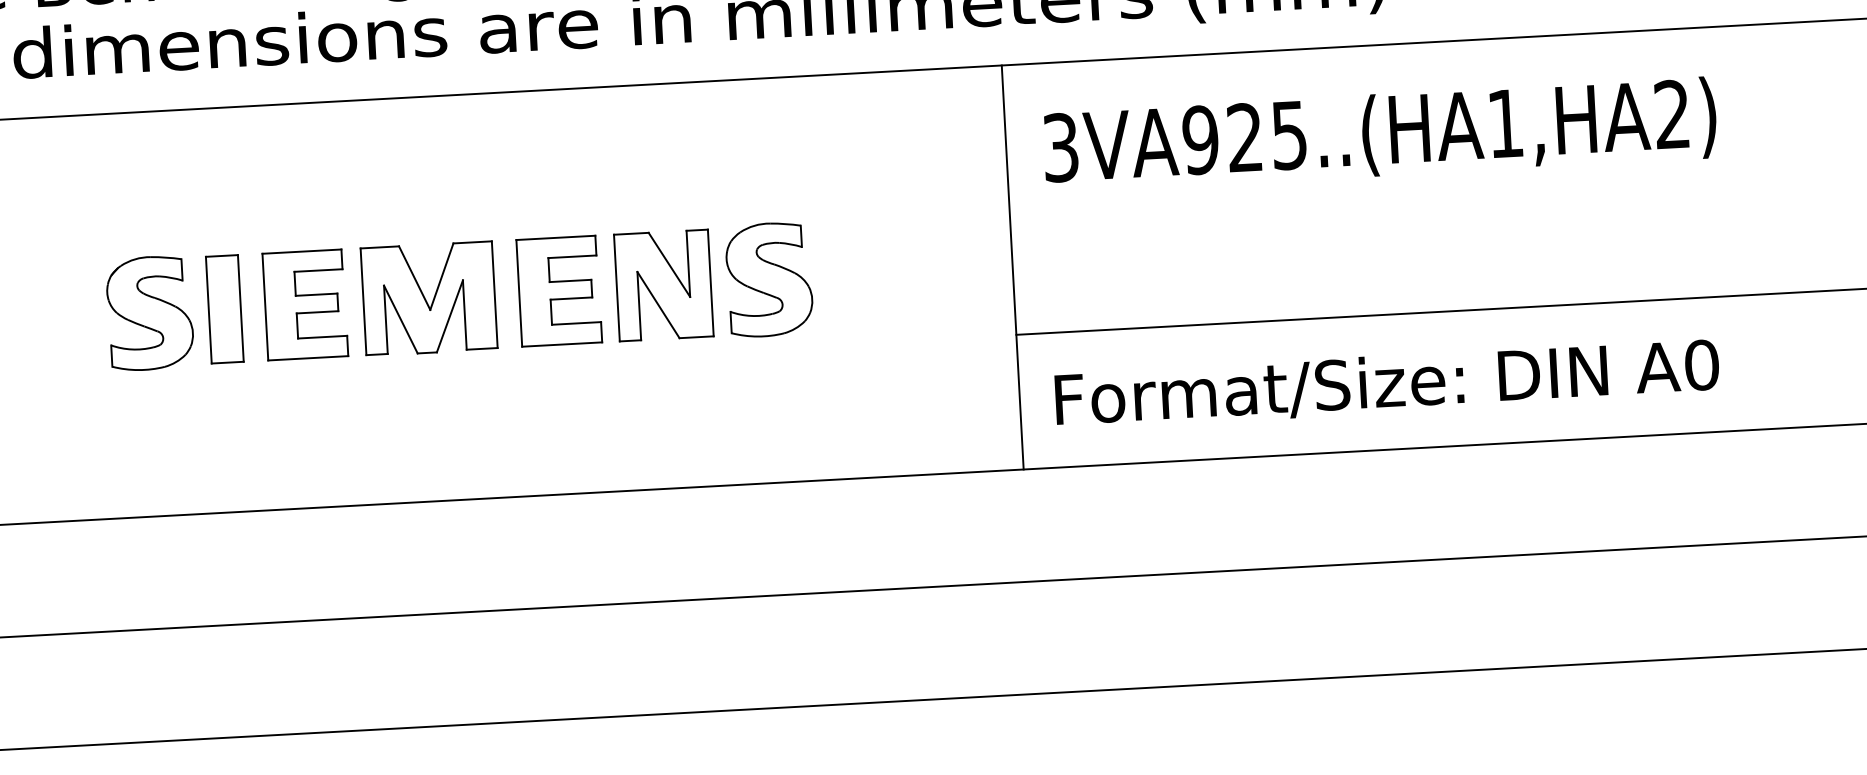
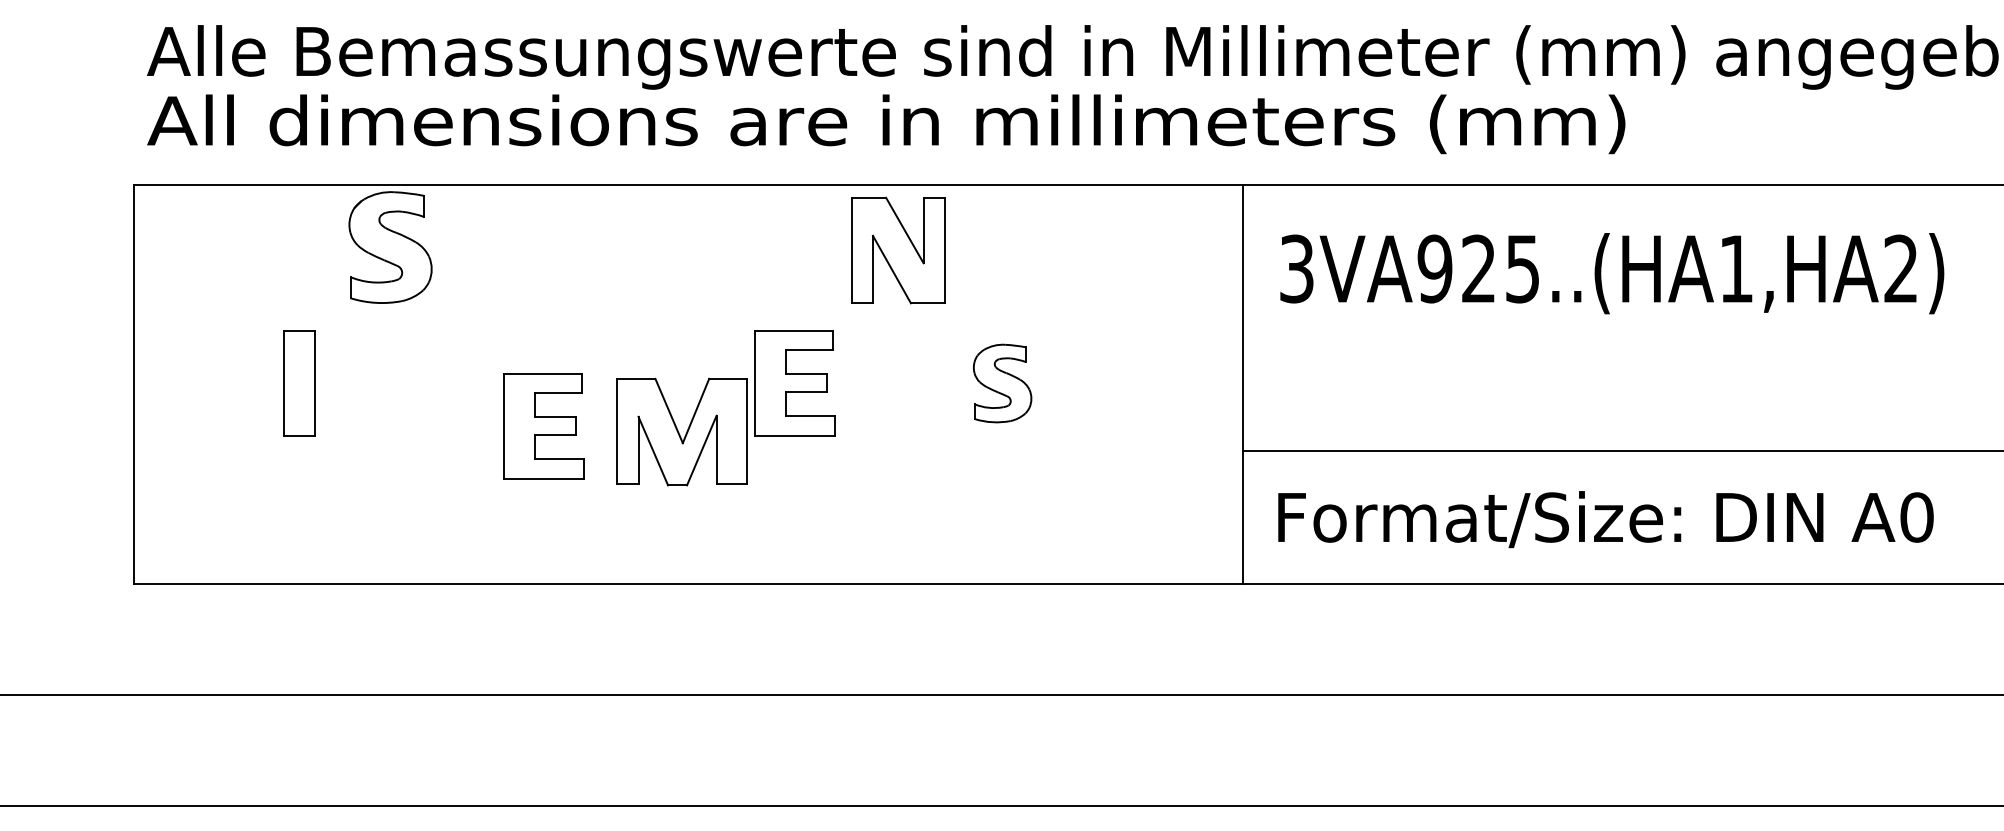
part: (769, 279) -> (1002, 383), size x0.7
part: (664, 285) -> (898, 250), moved
part: (428, 298) -> (681, 431), moved
part: (304, 304) -> (543, 426), moved
part: (224, 309) -> (299, 383), moved
part: (150, 313) -> (390, 247), moved

